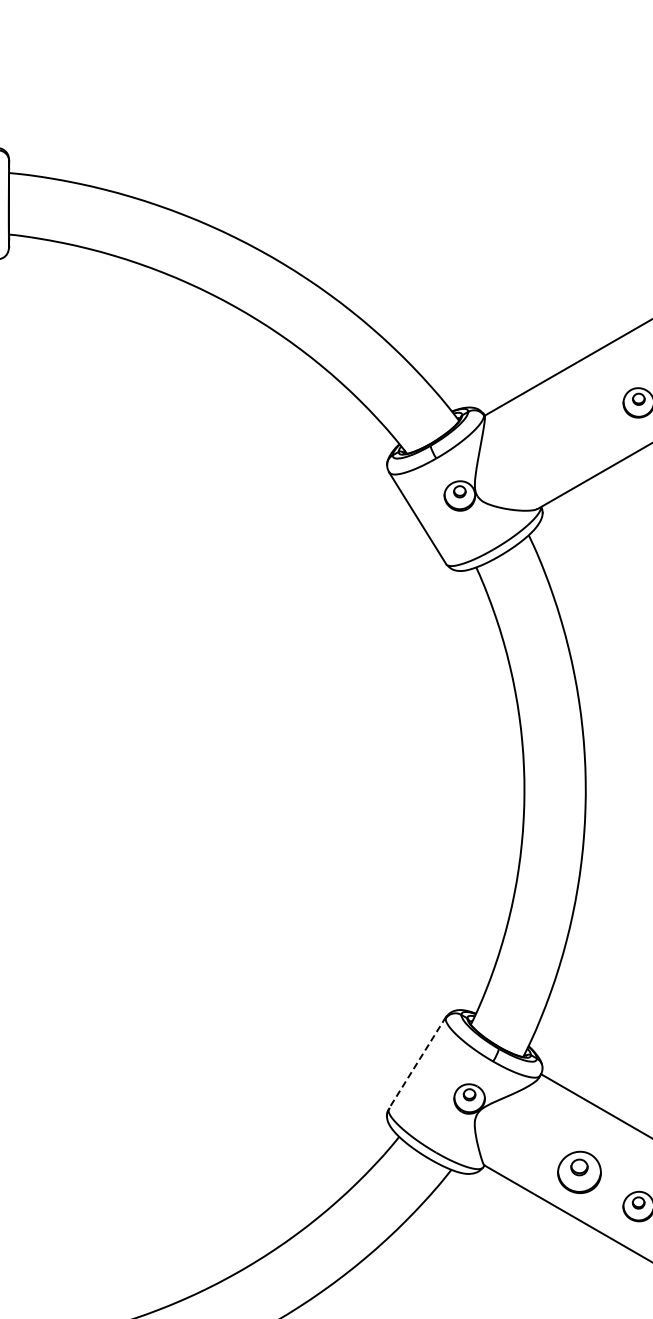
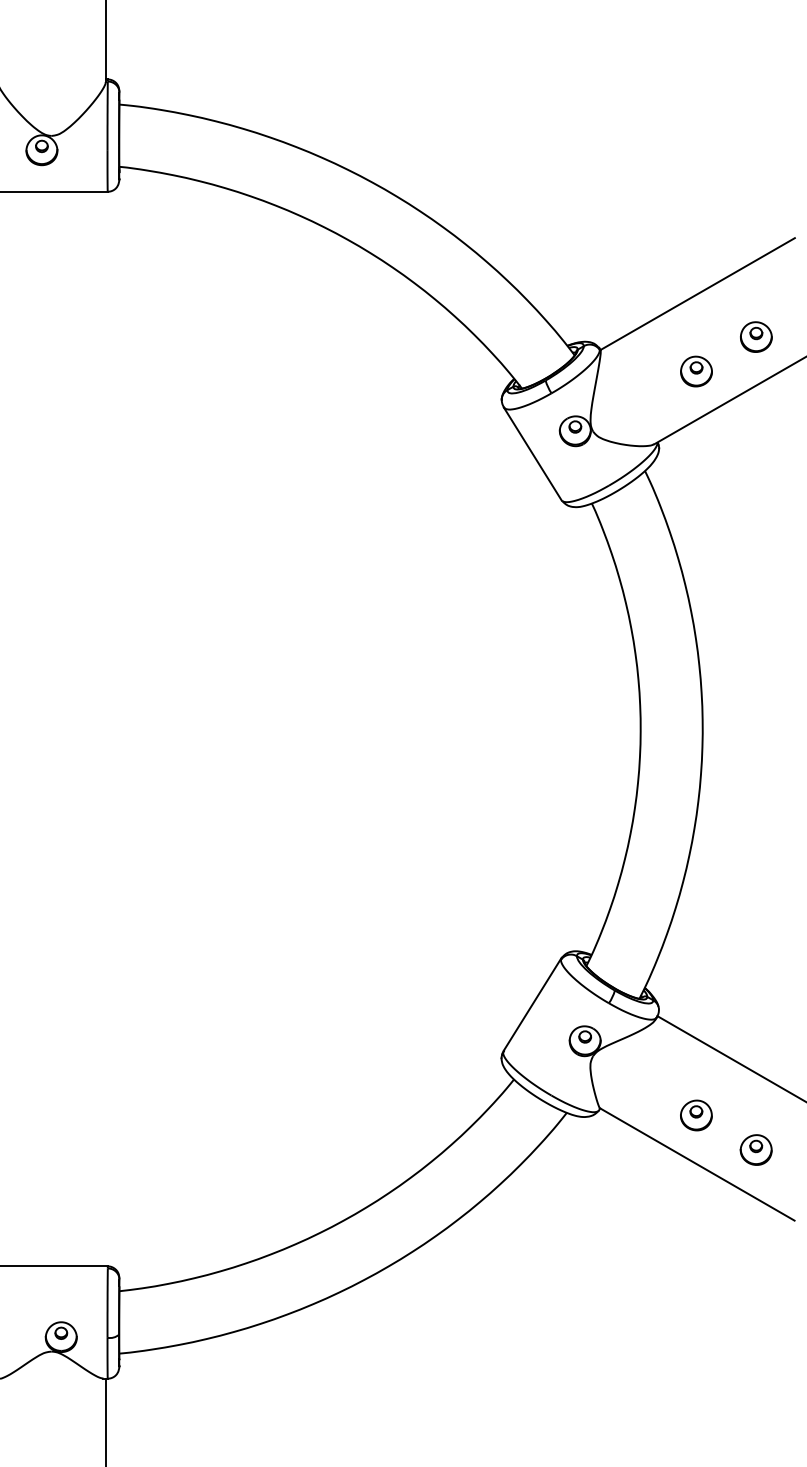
part: (579, 436) -> (696, 371), added
line: (417, 1062) -> (532, 1004), dashed -> solid
part: (579, 1172) -> (696, 1115), size x0.71

